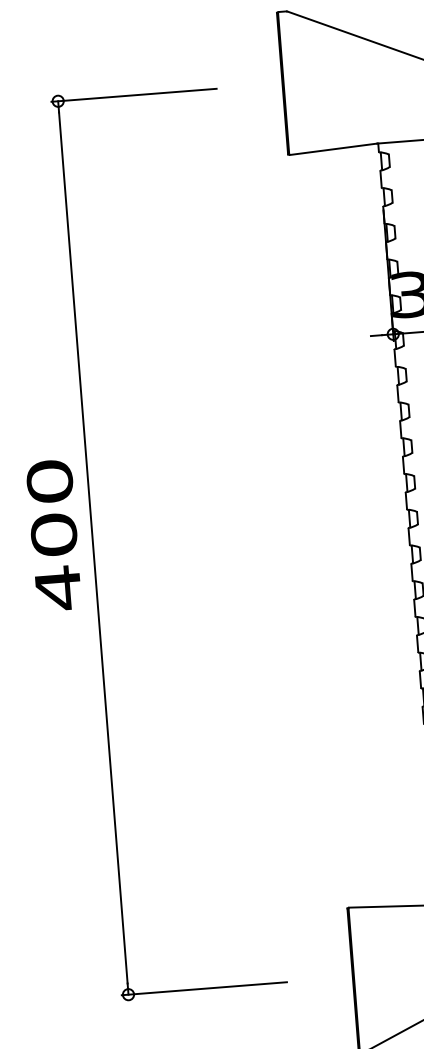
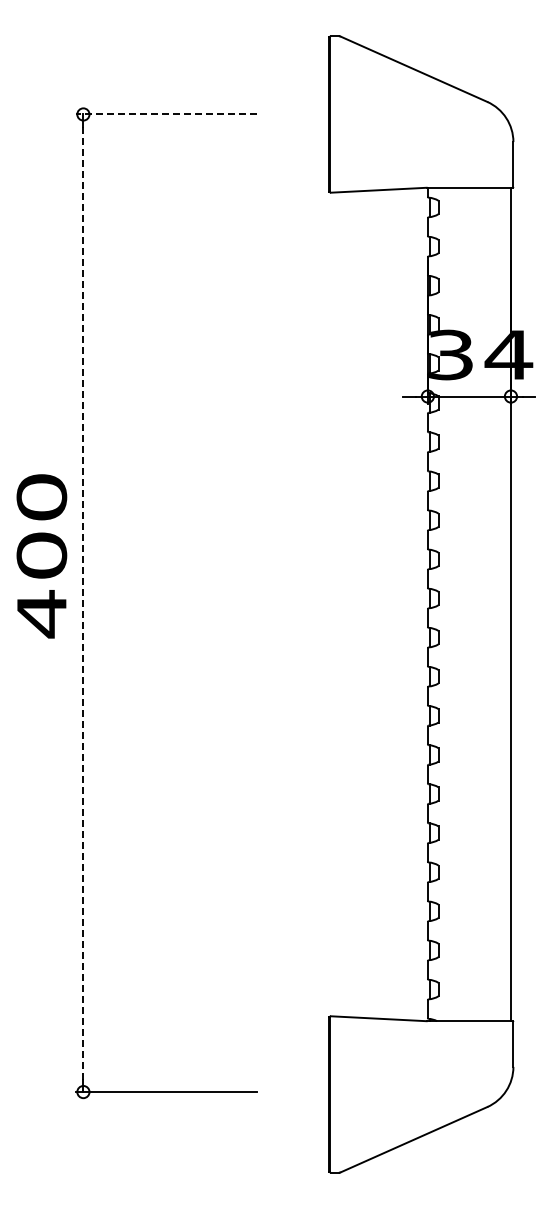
line: (133, 95) -> (165, 114), solid -> dashed
text: (53, 535) -> (41, 556), moved
line: (93, 548) -> (83, 603), solid -> dashed

